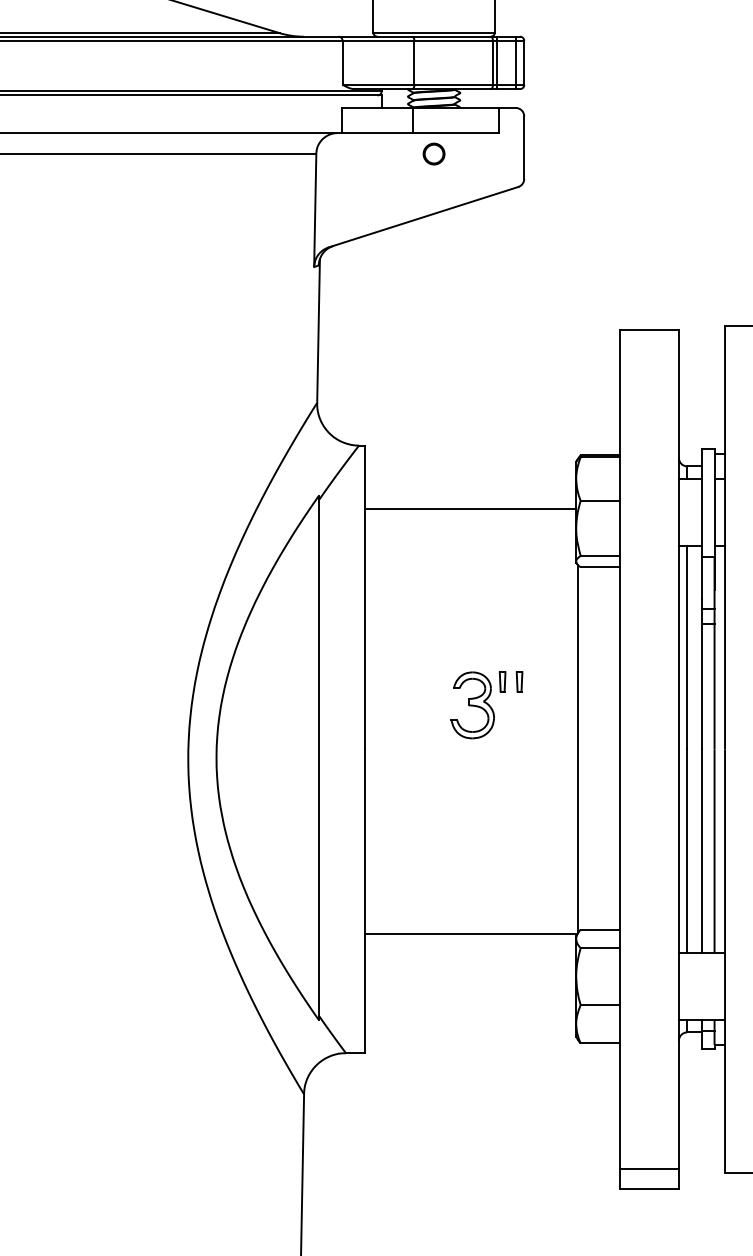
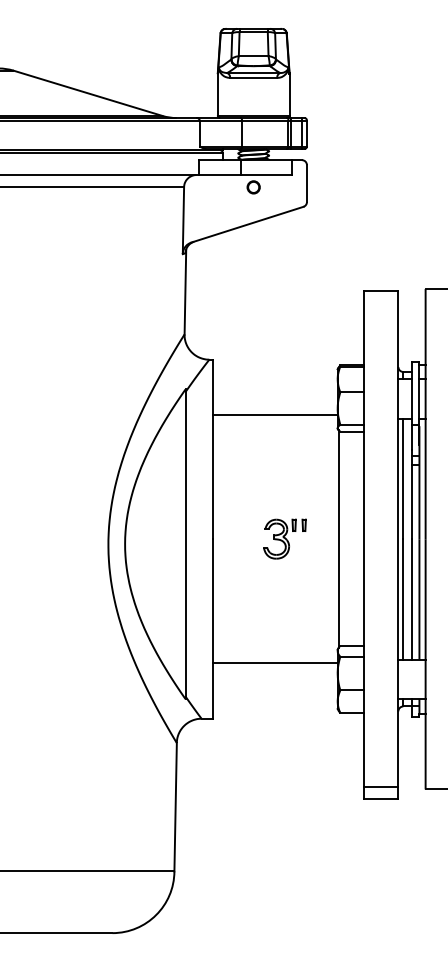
line: (469, 509) -> (274, 415), moved
part: (486, 704) -> (284, 538), moved
line: (469, 934) -> (274, 663), moved

